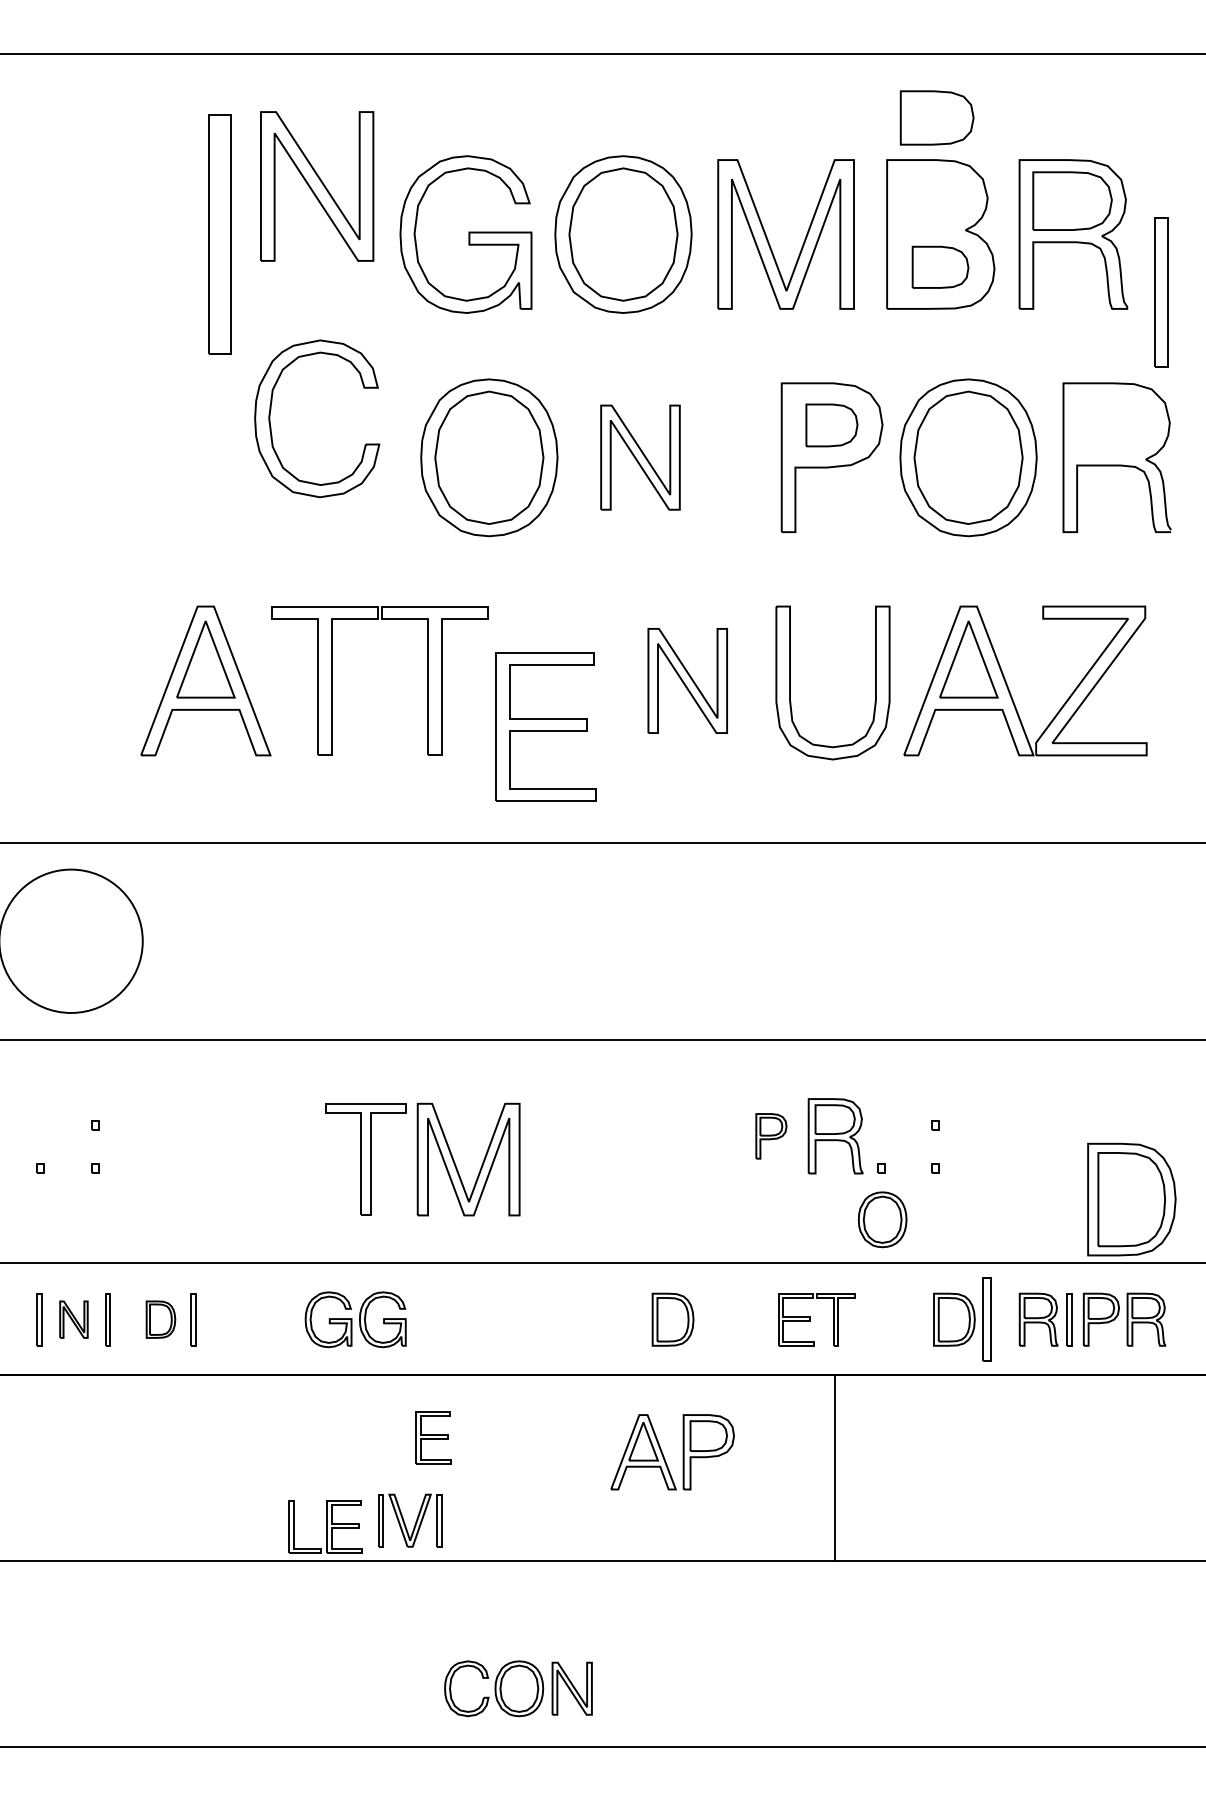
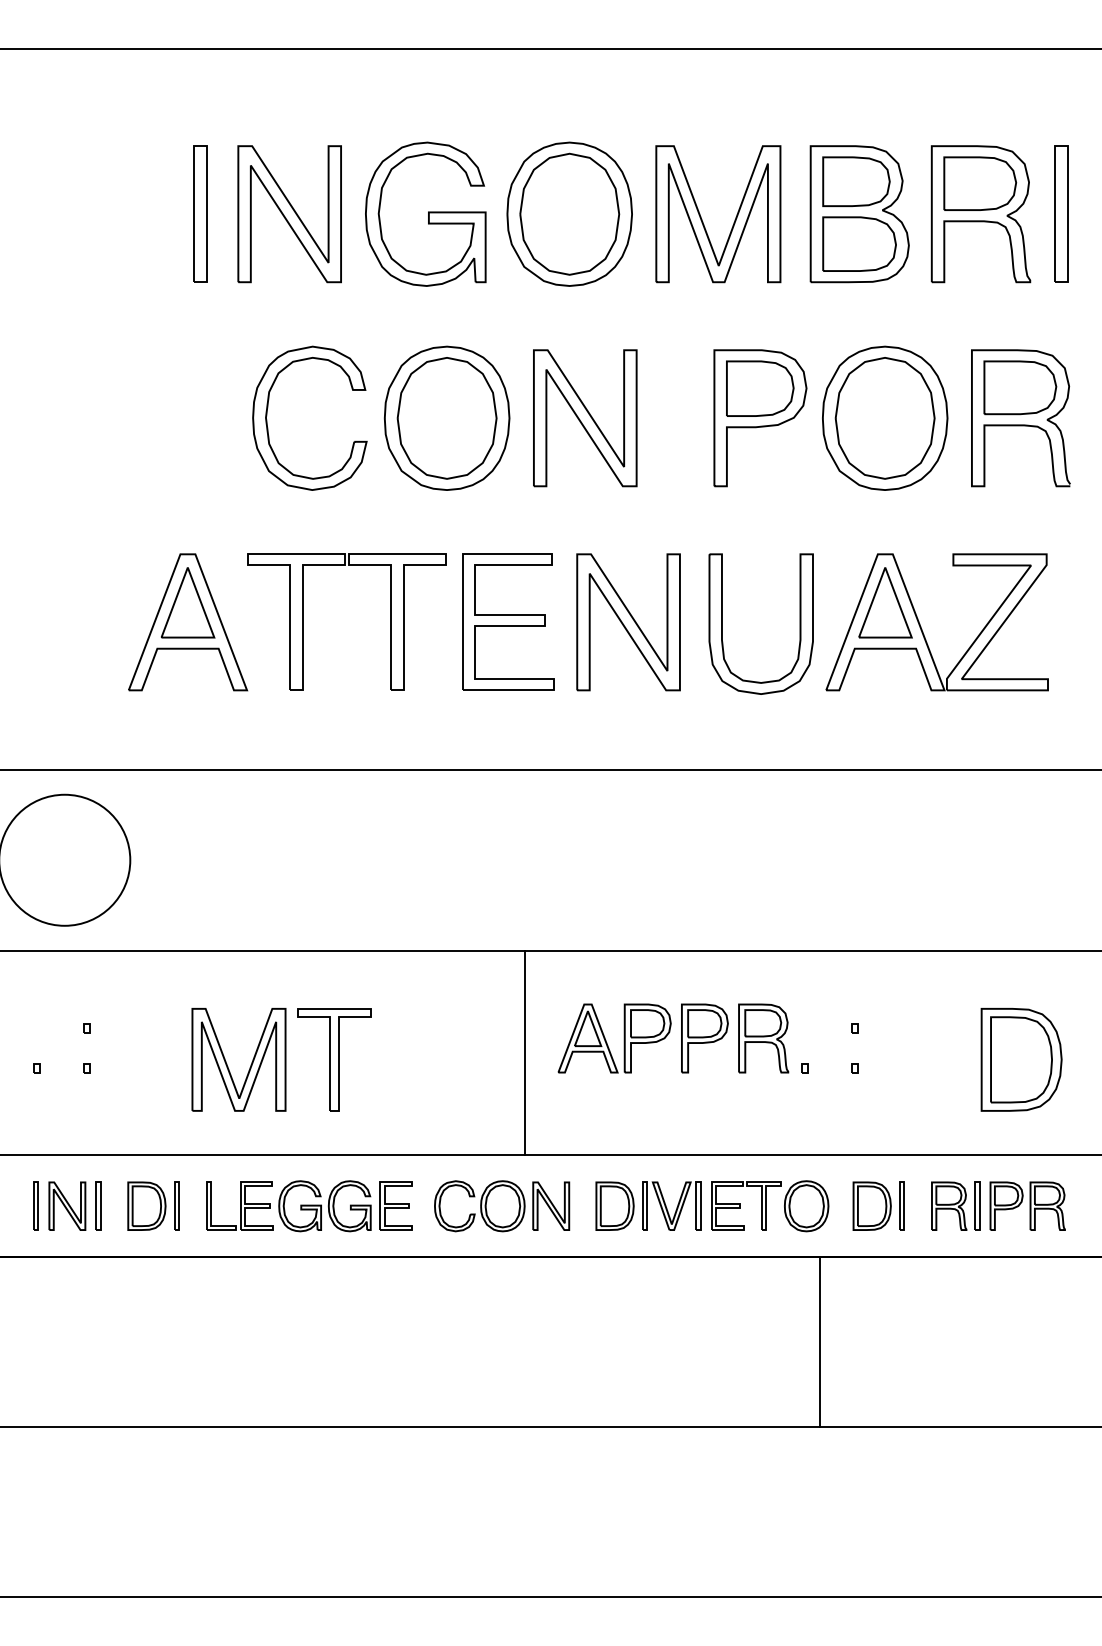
part: (936, 117) -> (855, 181), moved
part: (317, 186) -> (290, 214), moved
part: (219, 234) -> (200, 214), size x0.62
part: (940, 267) -> (859, 244), size x1.43
part: (1161, 292) -> (1061, 214), moved
part: (271, 410) -> (268, 410), moved
part: (1116, 424) -> (1020, 387), added
part: (831, 425) -> (759, 388), size x1.43
part: (640, 457) -> (585, 418), size x1.43
part: (687, 680) -> (628, 621), size x1.43
part: (545, 726) -> (507, 621), moved
part: (771, 1136) -> (705, 1038), size x1.67
line: (574, 1151) -> (524, 1052), added
part: (455, 1162) -> (226, 1062), moved
part: (1131, 1199) -> (1021, 1059), moved
part: (882, 1219) -> (806, 1206), moved
part: (73, 1319) -> (66, 1206), size x1.43
part: (160, 1319) -> (146, 1206), size x1.43
part: (987, 1319) -> (902, 1206), size x0.62
part: (433, 1437) -> (396, 1206), moved
part: (664, 1456) -> (607, 1042), moved
line: (834, 1467) -> (820, 1341), moved
part: (410, 1520) -> (672, 1206), moved
part: (325, 1526) -> (239, 1206), moved
part: (518, 1688) -> (502, 1206), moved

